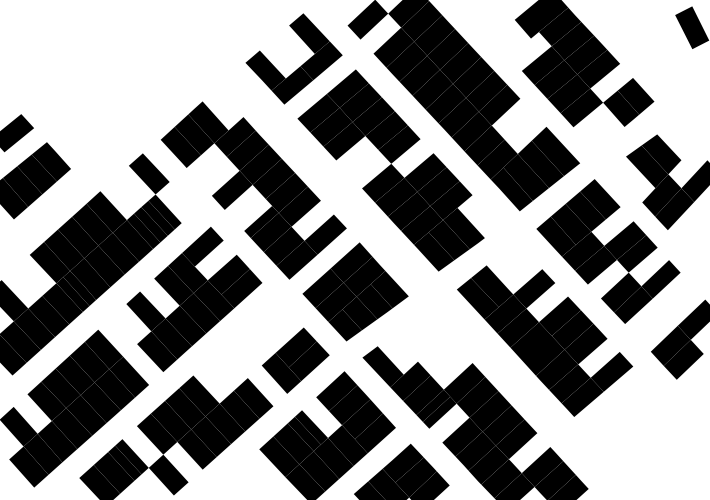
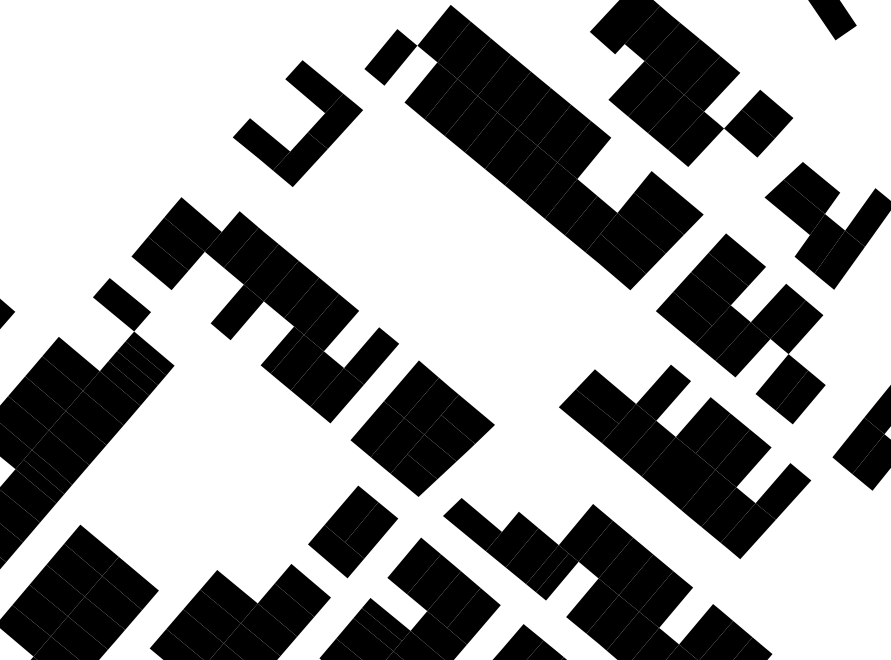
part: (390, 170) -> (448, 257), removed
fill: (660, 279) -> (832, 357), removed
part: (194, 299) -> (205, 466), removed

